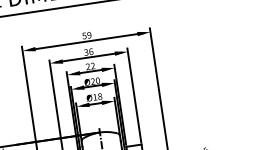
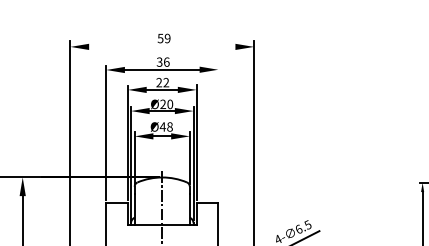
line: (85, 41) -> (161, 46), removed
line: (134, 95) -> (218, 132), removed
text: (94, 97) -> (162, 126), Ø18 -> Ø48

